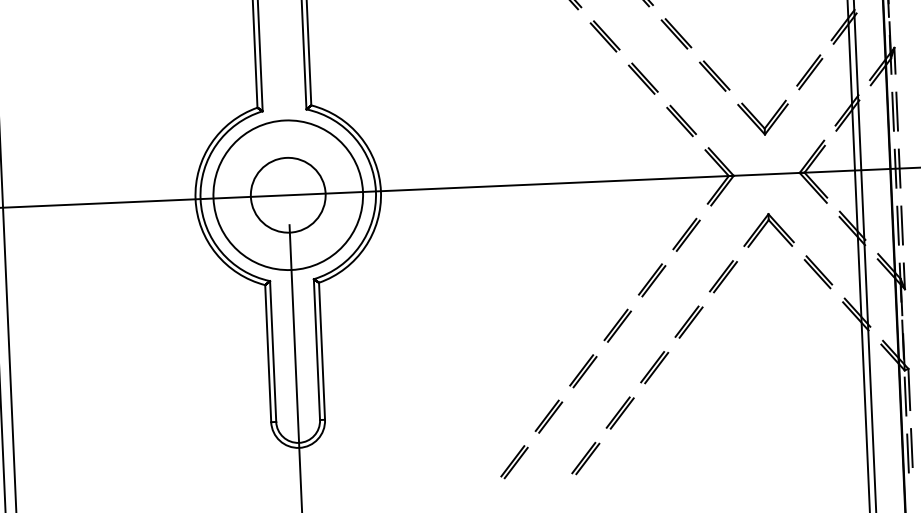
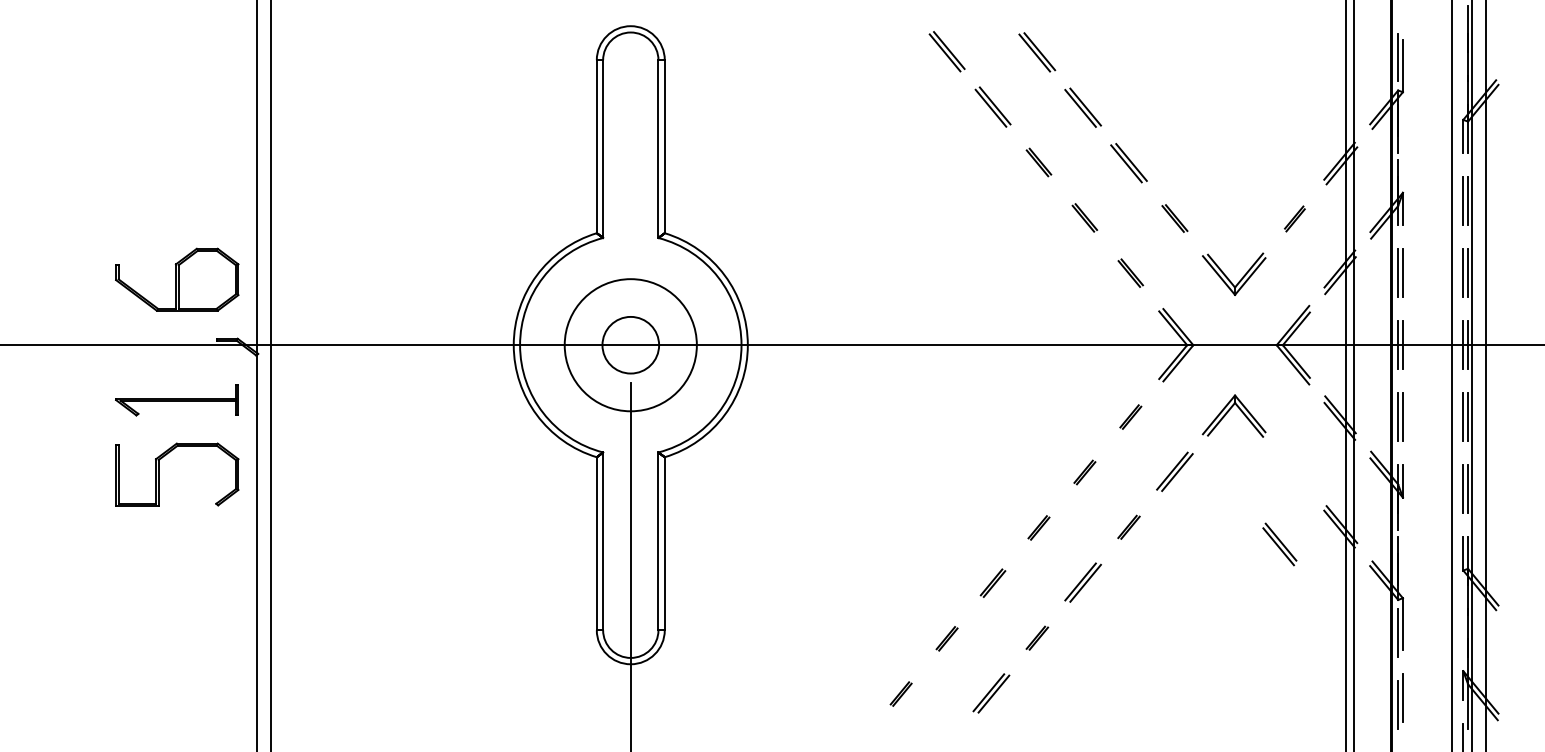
part: (604, 36) -> (1038, 162), size x0.7
part: (809, 71) -> (1294, 218), size x0.6
part: (714, 76) -> (1174, 218), size x0.7
part: (643, 78) -> (1084, 217), size x0.7
part: (681, 120) -> (1130, 272), size x0.7
circle: (287, 194) -> (630, 344), size x0.7
circle: (288, 195) -> (630, 345), size x0.6
part: (686, 234) -> (1130, 416), size x0.6
part: (818, 272) -> (1279, 544), moved
part: (651, 280) -> (1084, 472), size x0.6
part: (688, 322) -> (1128, 527), size x0.6
part: (617, 325) -> (1038, 527), size x0.6
part: (582, 370) -> (992, 582), size x0.7
part: (620, 413) -> (1037, 638), size x0.6
part: (548, 416) -> (946, 638), size x0.6
part: (513, 461) -> (900, 693), size x0.6

